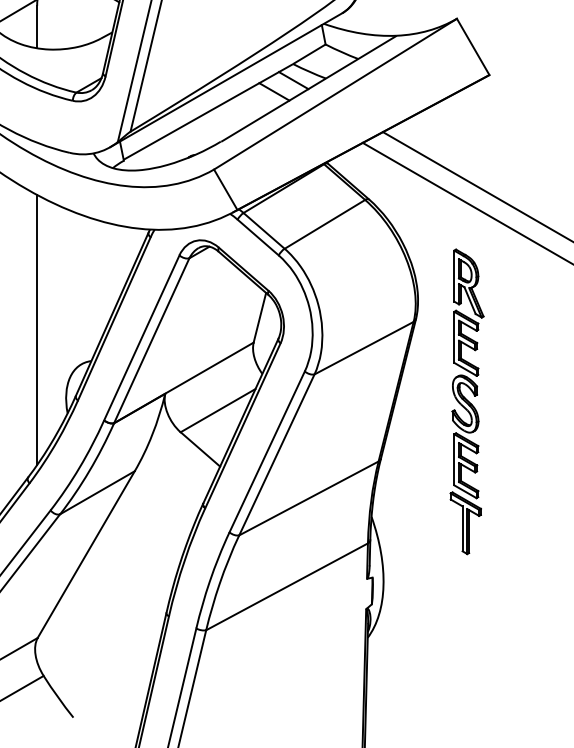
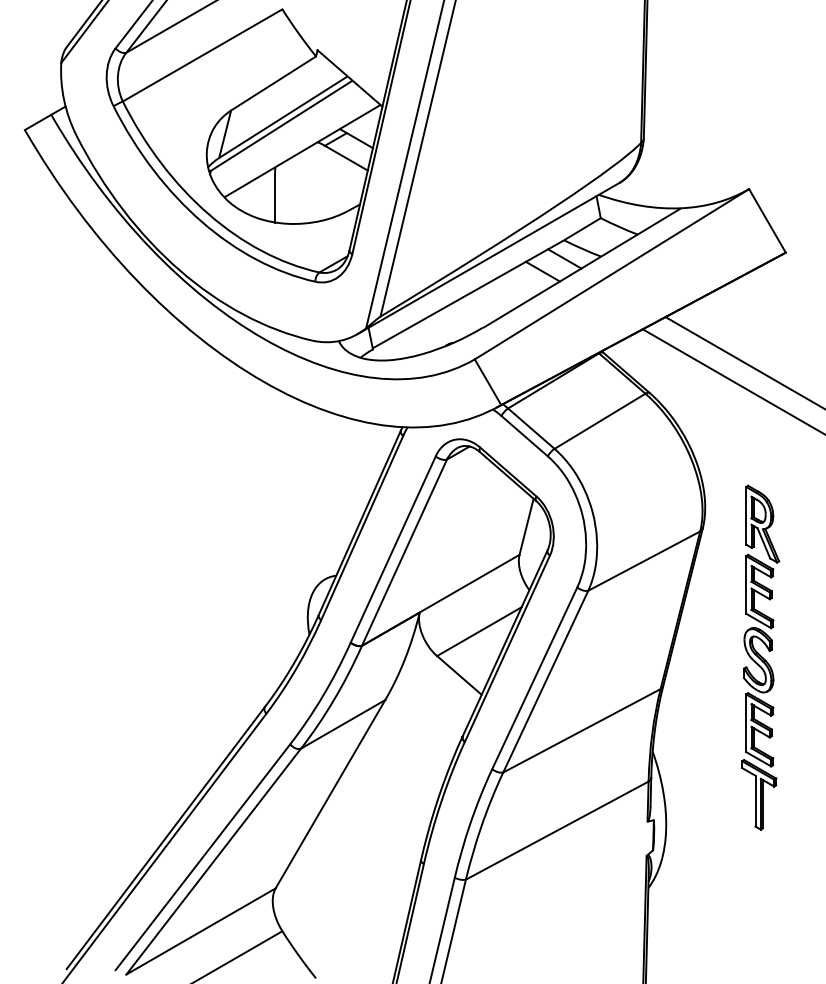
line: (37, 329) -> (275, 540), removed
part: (467, 401) -> (760, 657), moved

